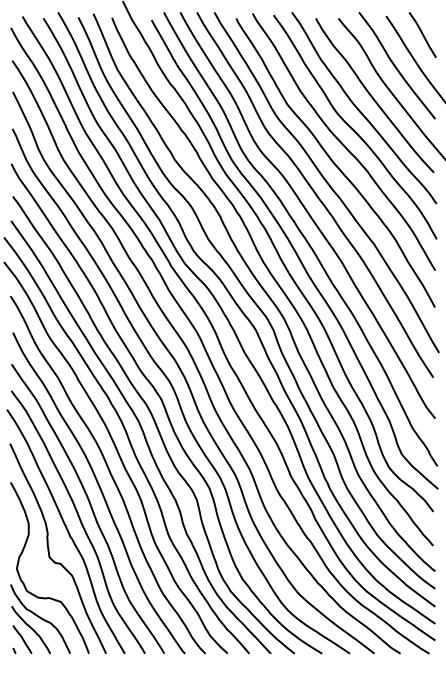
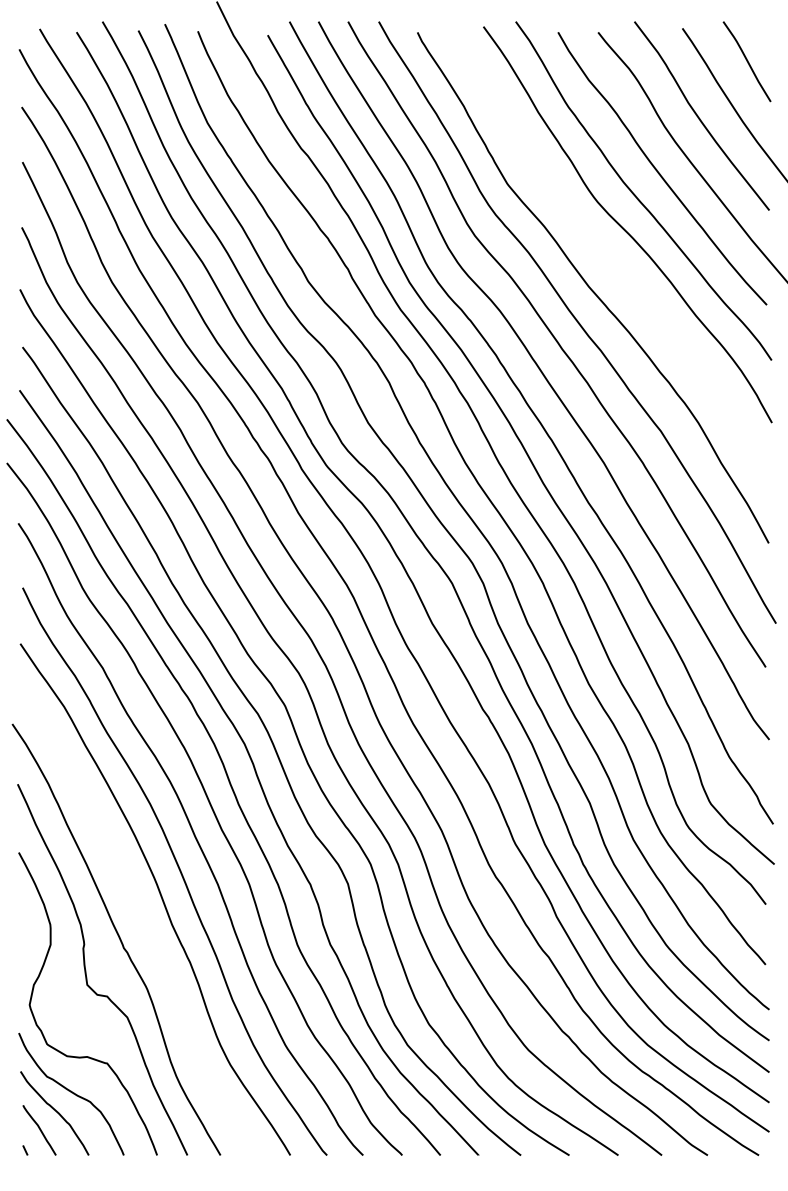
curve: (342, 142) -> (605, 251), removed
curve: (79, 521) -> (140, 921), removed

